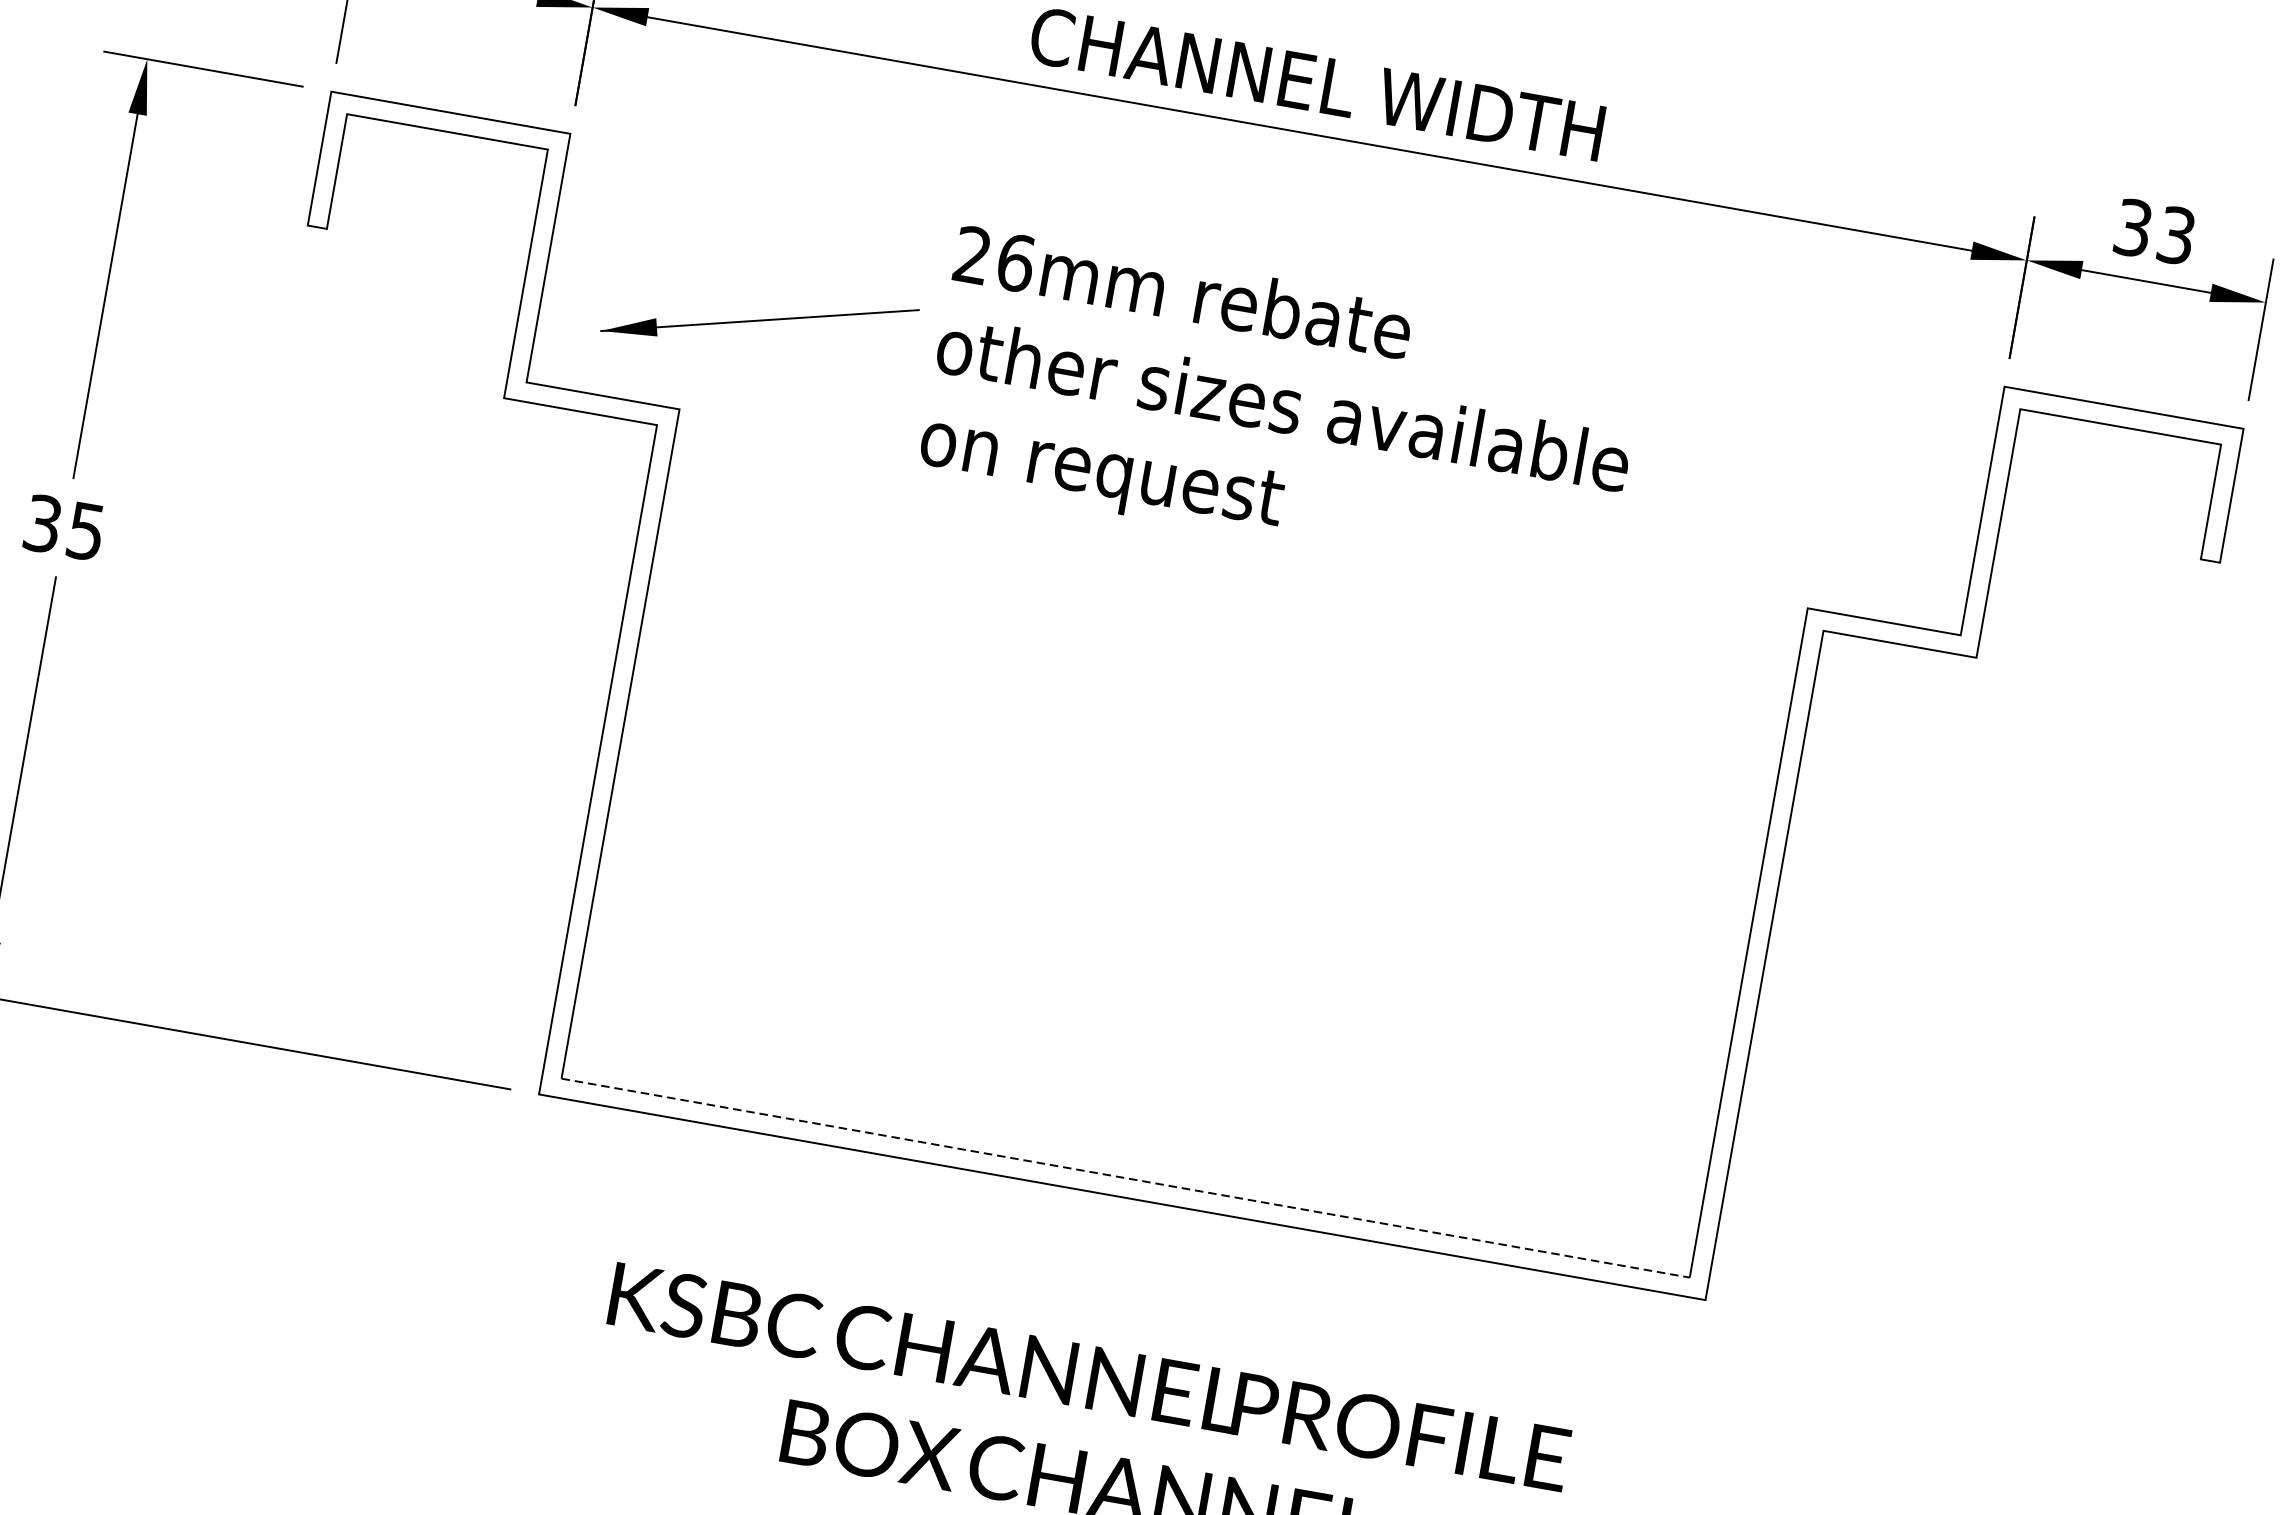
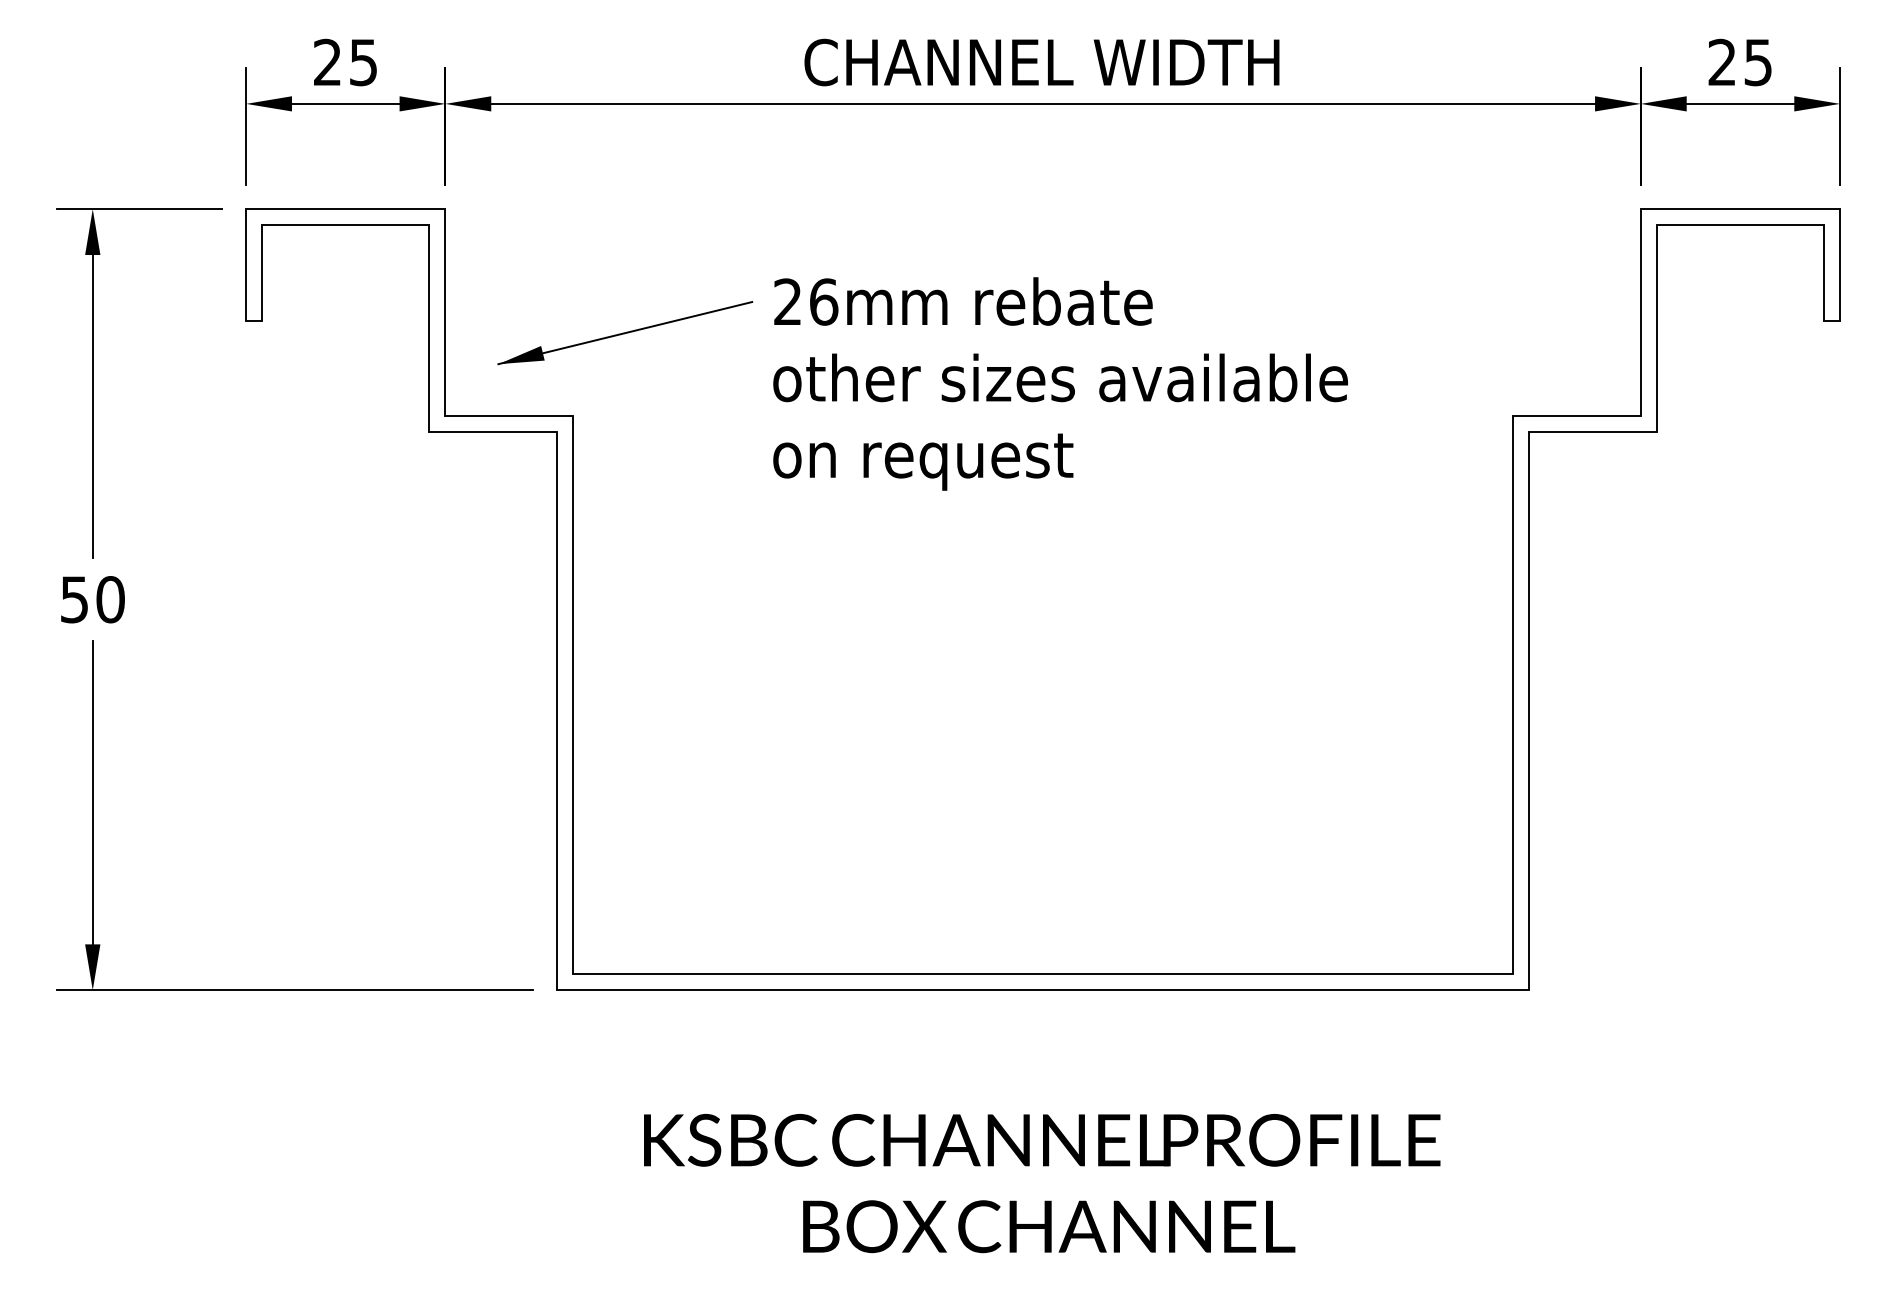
text: (2153, 231) -> (1739, 62), 33 -> 25
text: (1282, 410) -> (1060, 383), moved
text: (64, 527) -> (92, 599), 35 -> 50
line: (1126, 1178) -> (1043, 974), dashed -> solid

